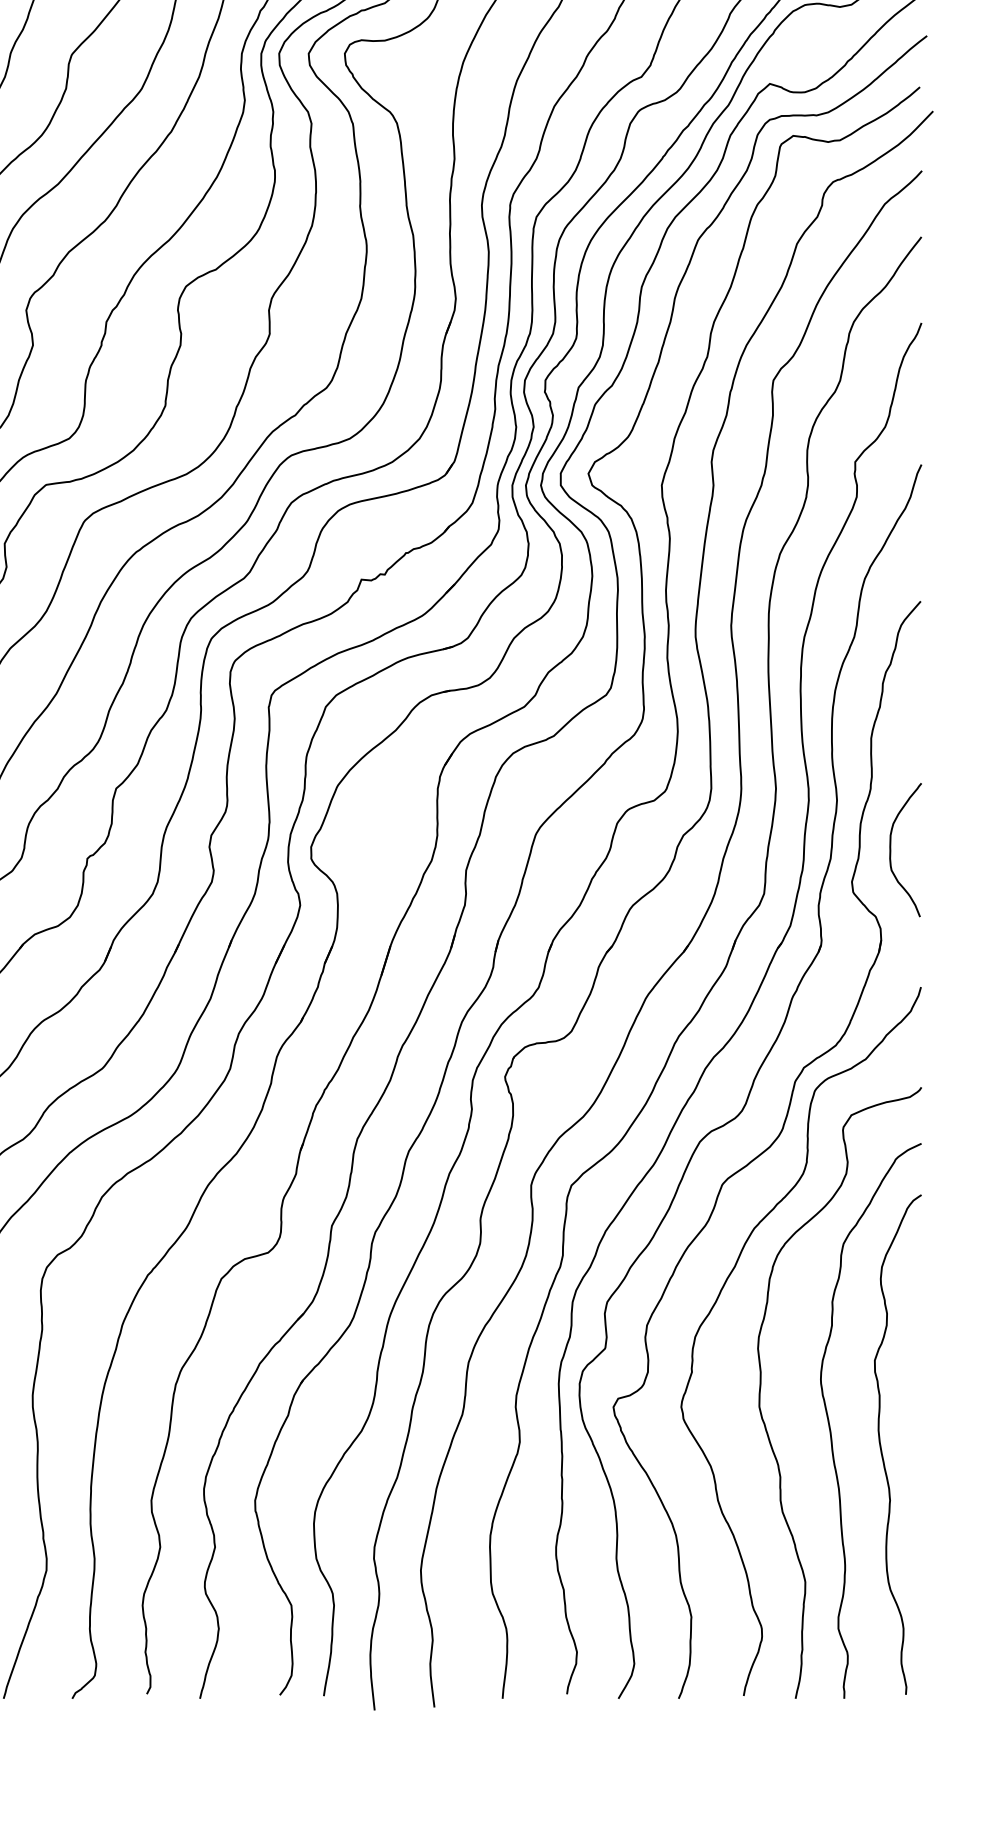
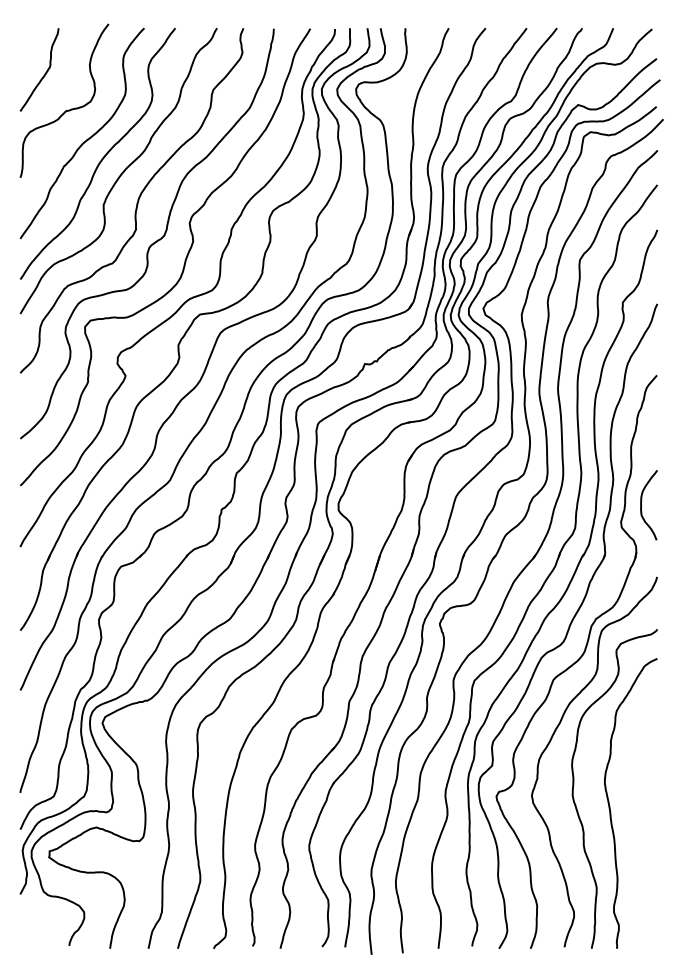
curve: (883, 1449) -> (637, 818), removed

